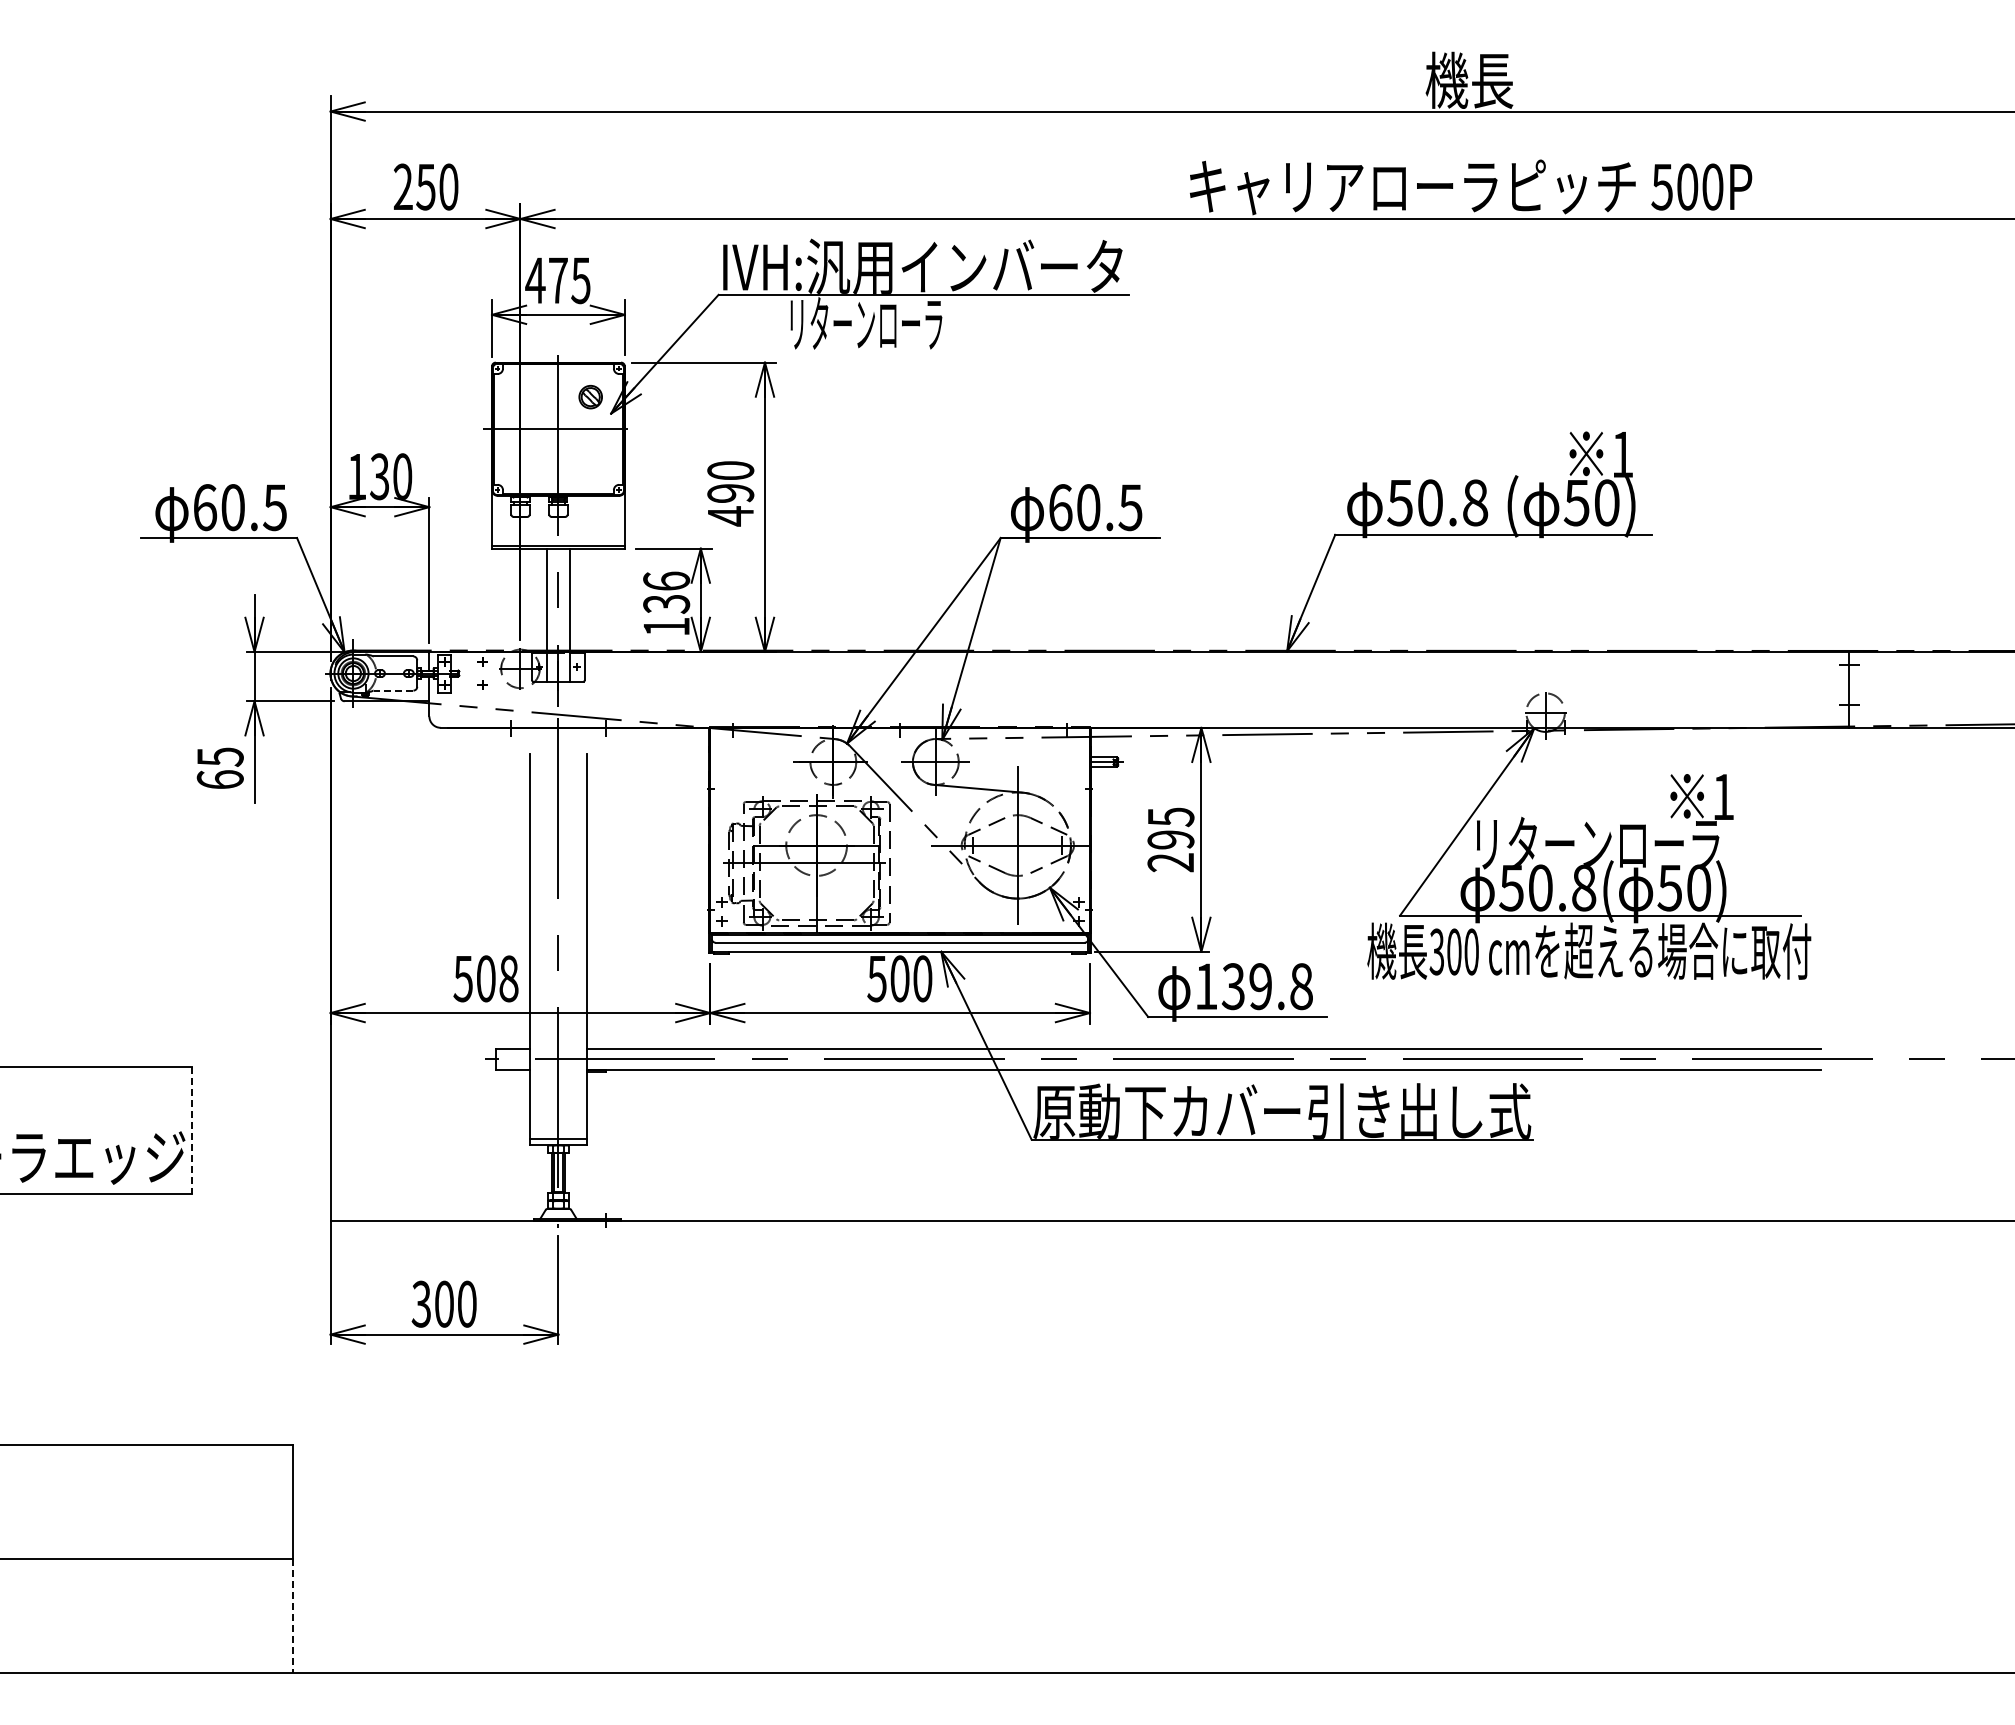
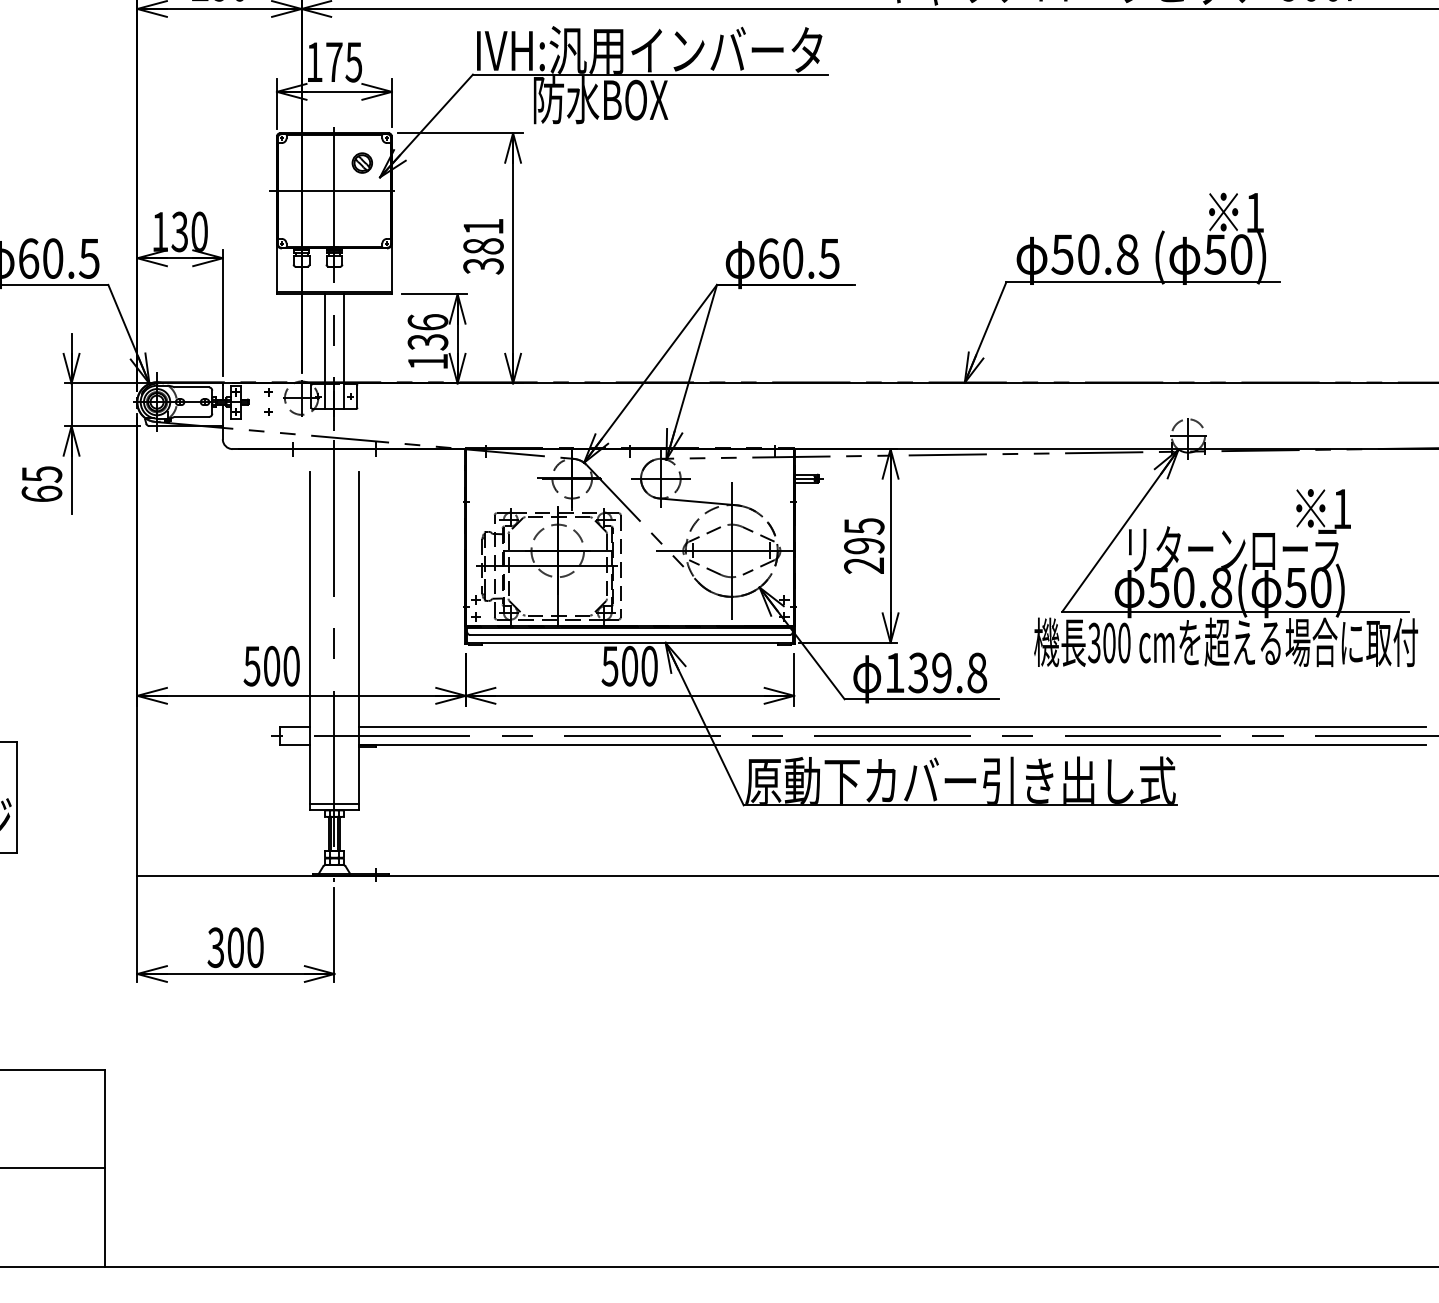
text: (535, 280) -> (314, 62), 475 -> 175
text: (866, 324) -> (600, 100), リターンローラ -> 防水BOX
text: (730, 493) -> (483, 246), 490 -> 381
line: (393, 690) -> (191, 416), dashed -> solid
text: (508, 978) -> (291, 665), 508 -> 500
line: (191, 1130) -> (17, 797), dashed -> solid
line: (293, 1616) -> (105, 1217), dashed -> solid

